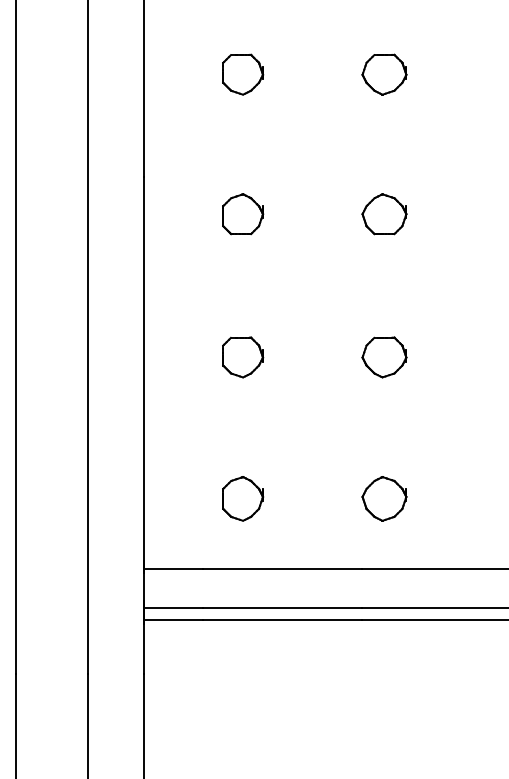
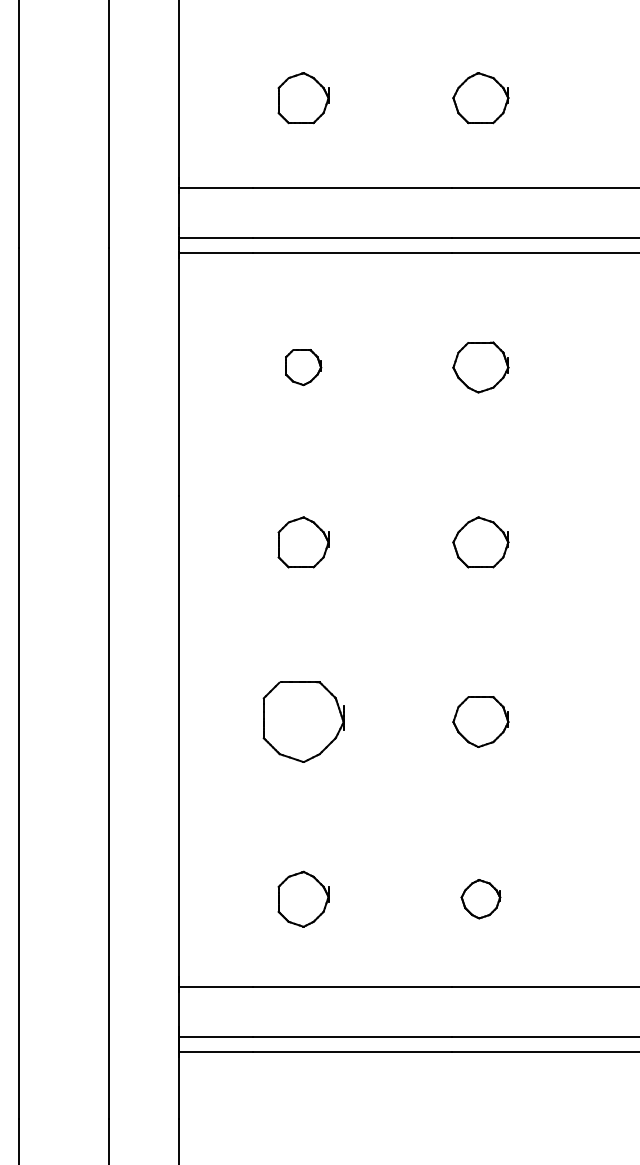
part: (242, 74) -> (303, 367), size x0.7
part: (242, 357) -> (303, 721), size x1.6
part: (384, 498) -> (480, 898), size x0.7

